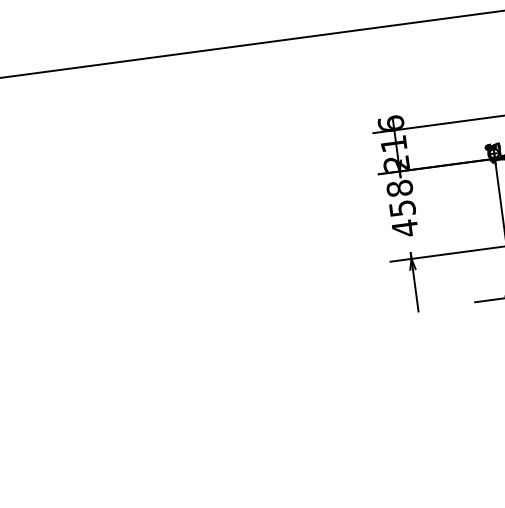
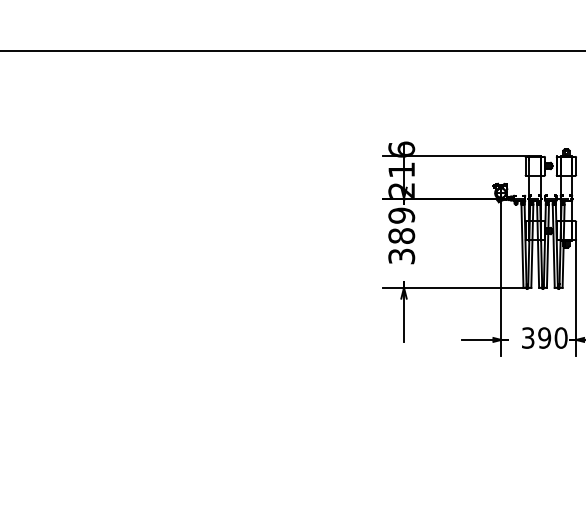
text: (402, 208) -> (401, 236), 458 -> 389

